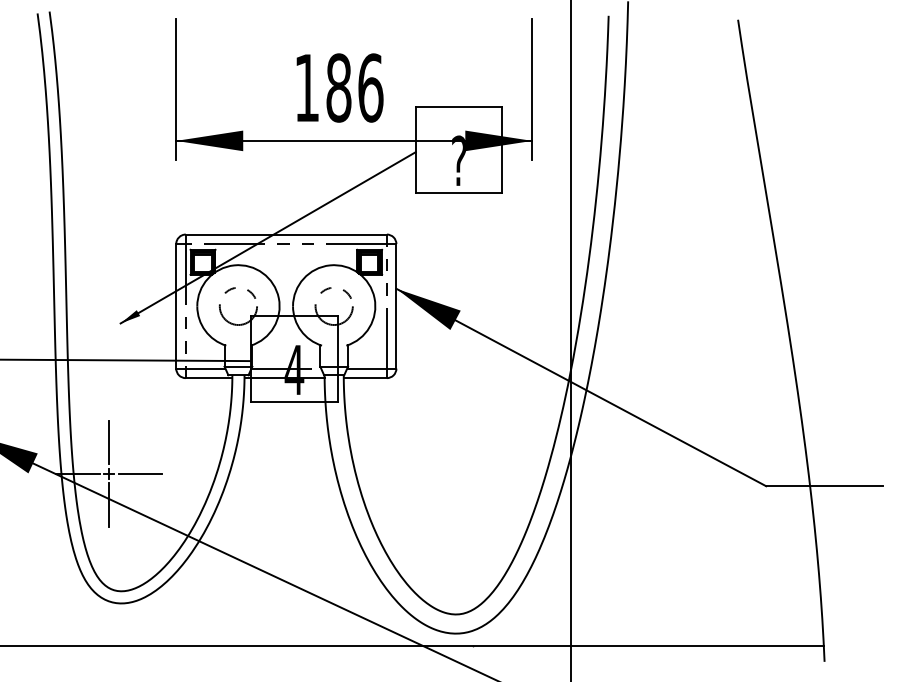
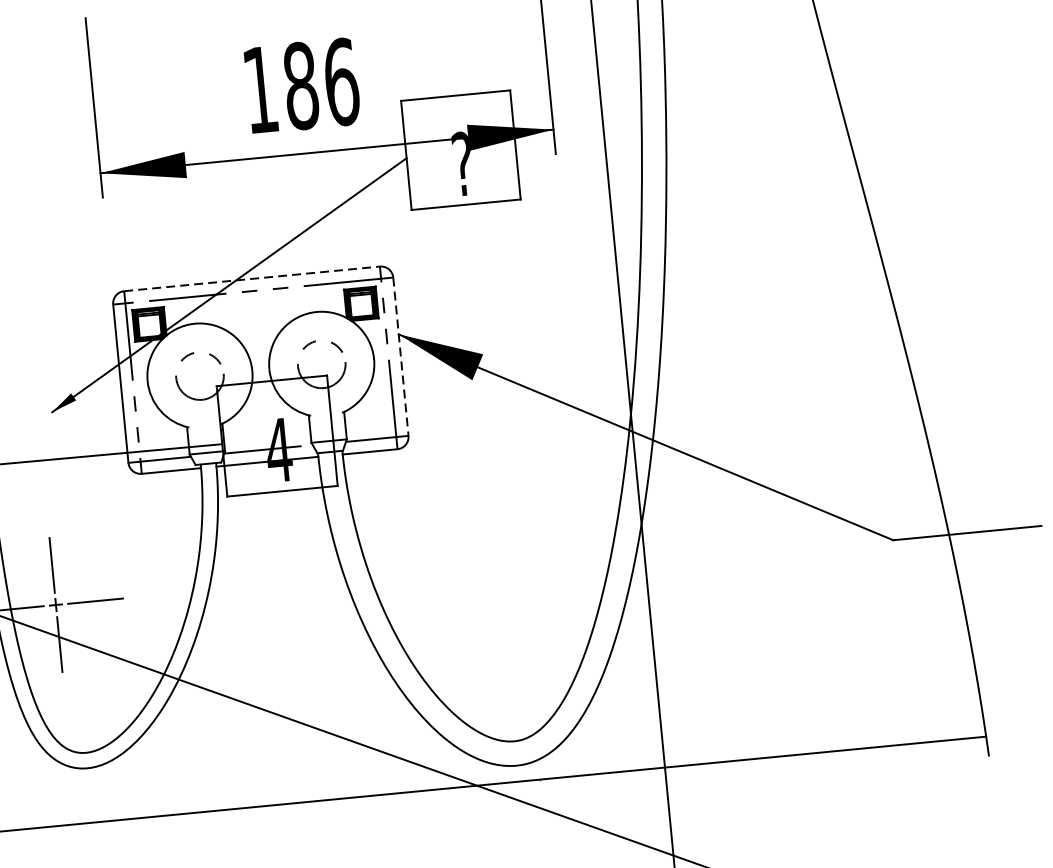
line: (286, 234) -> (252, 278), solid -> dashed
line: (396, 306) -> (401, 356), solid -> dashed

